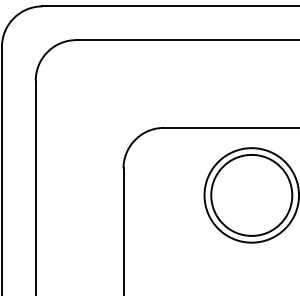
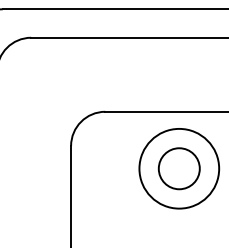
circle: (251, 194) -> (179, 167), size x0.6

